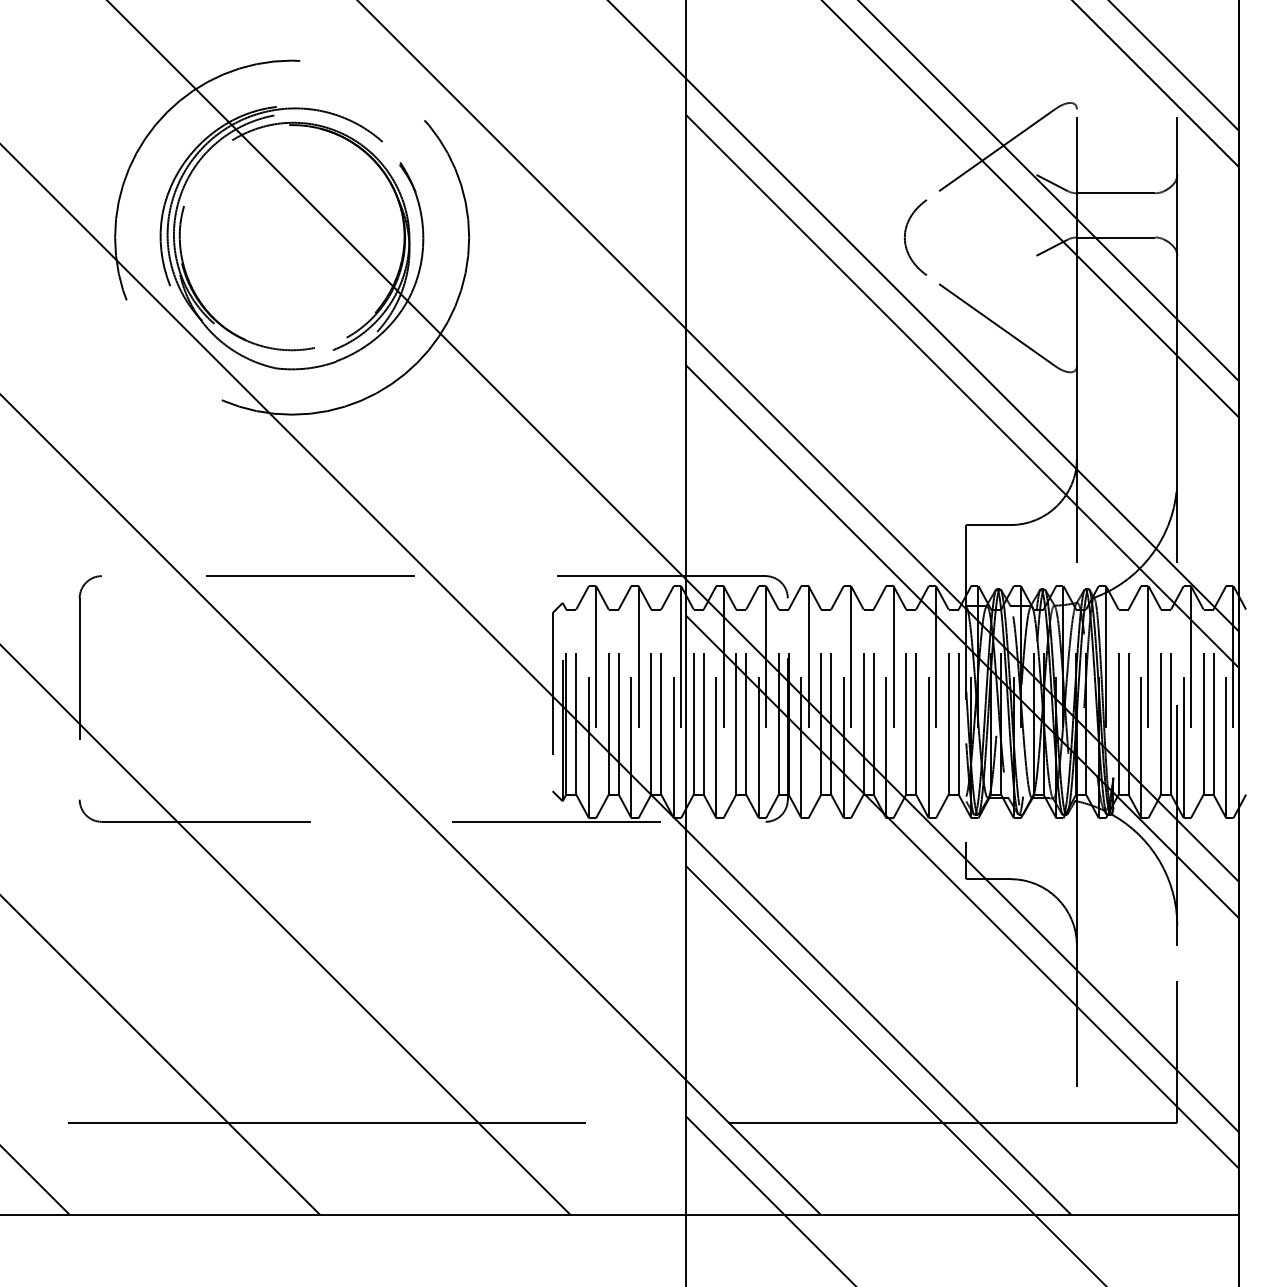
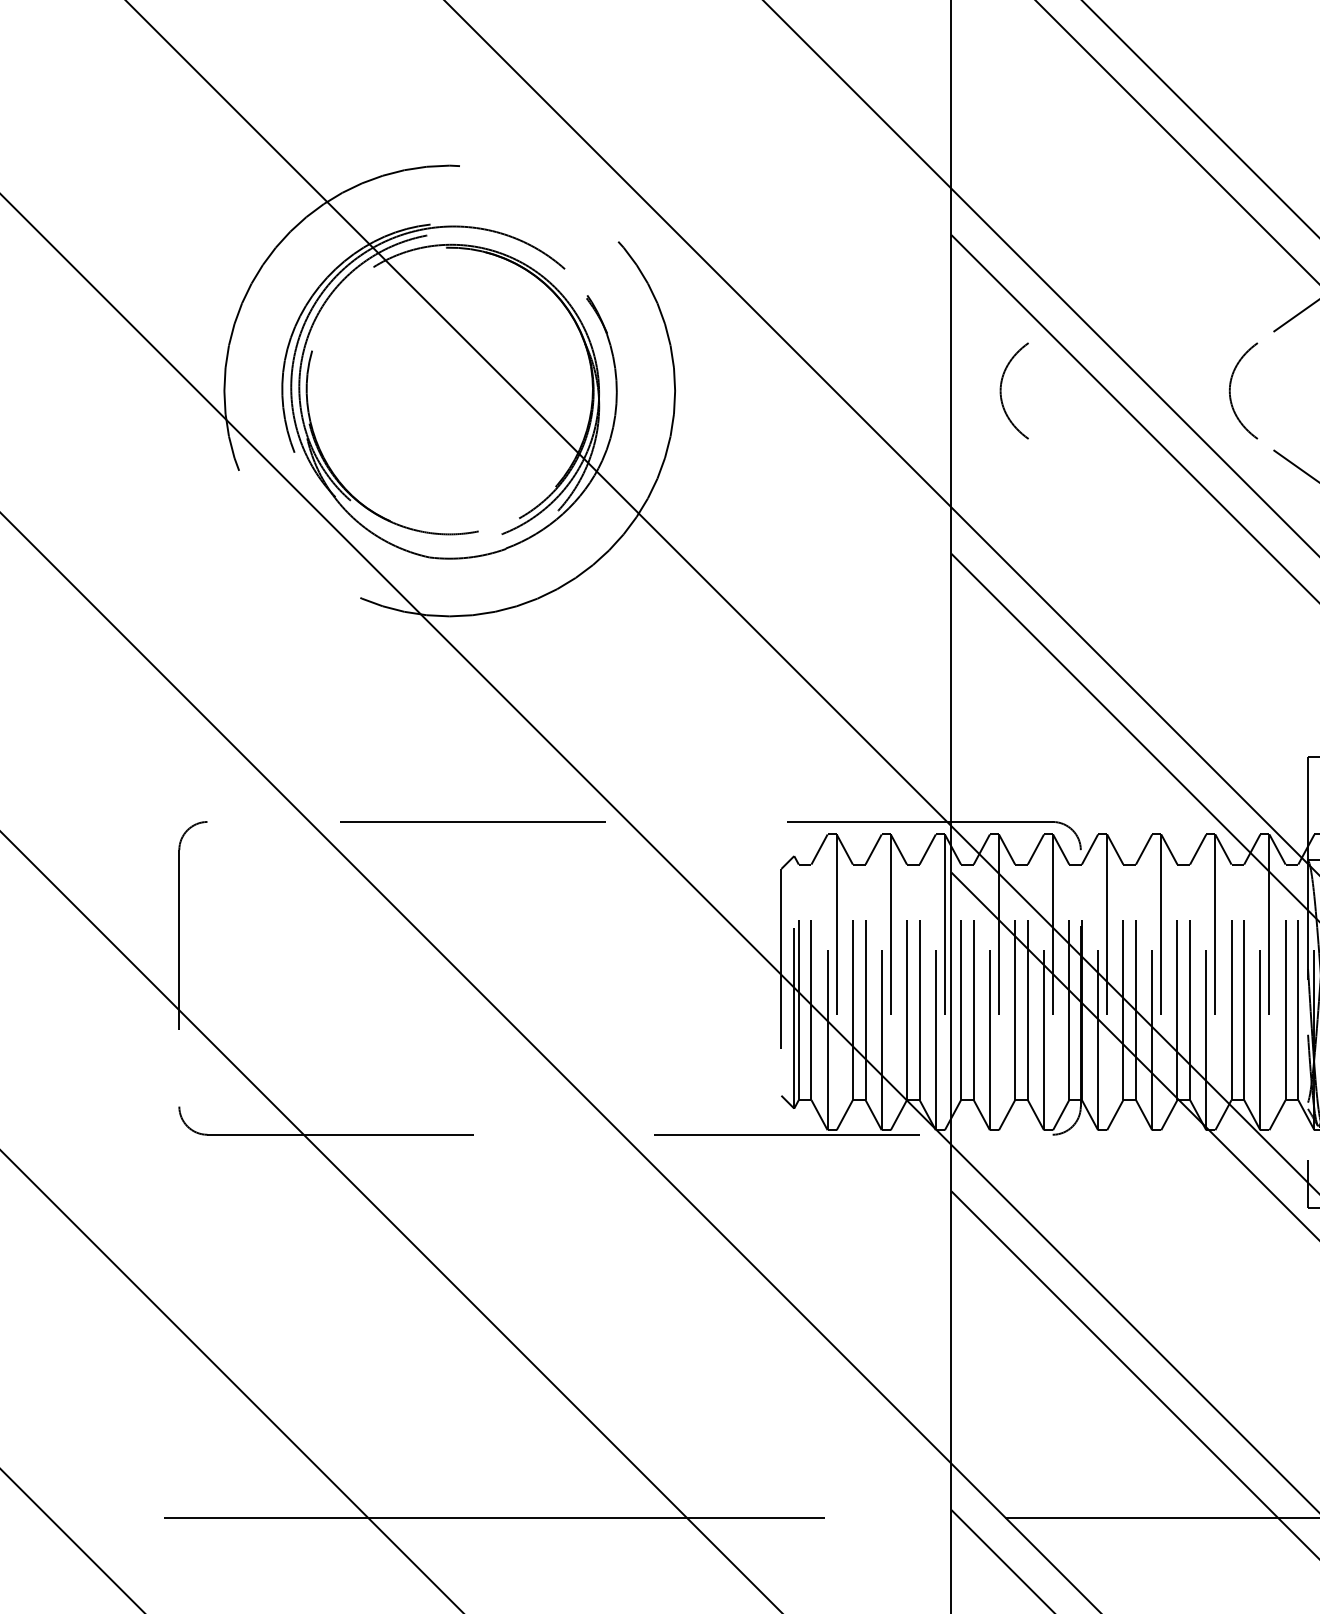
part: (725, 237) -> (1001, 390), added

